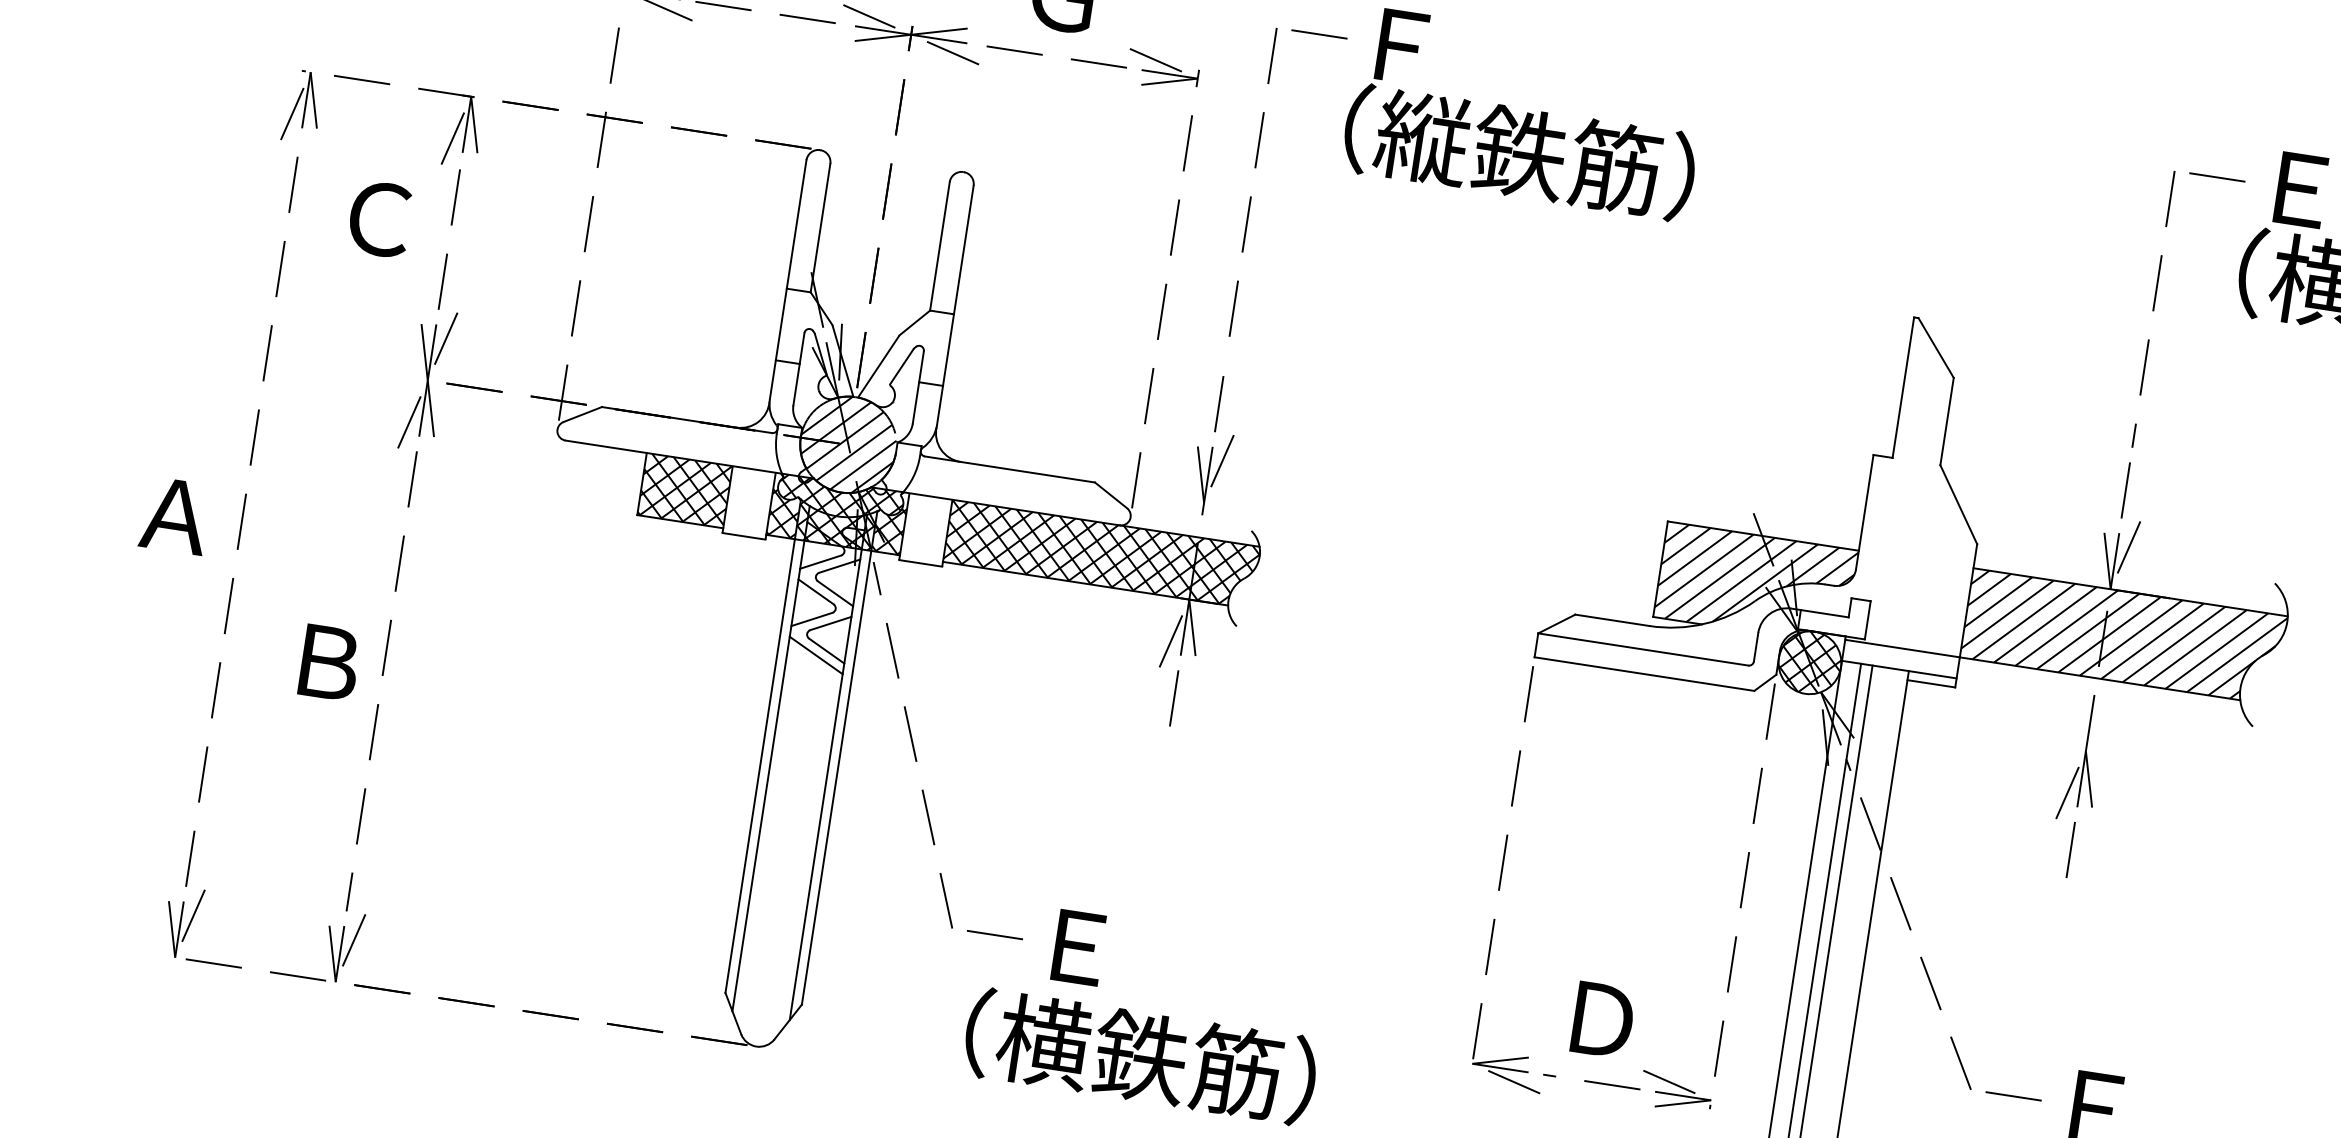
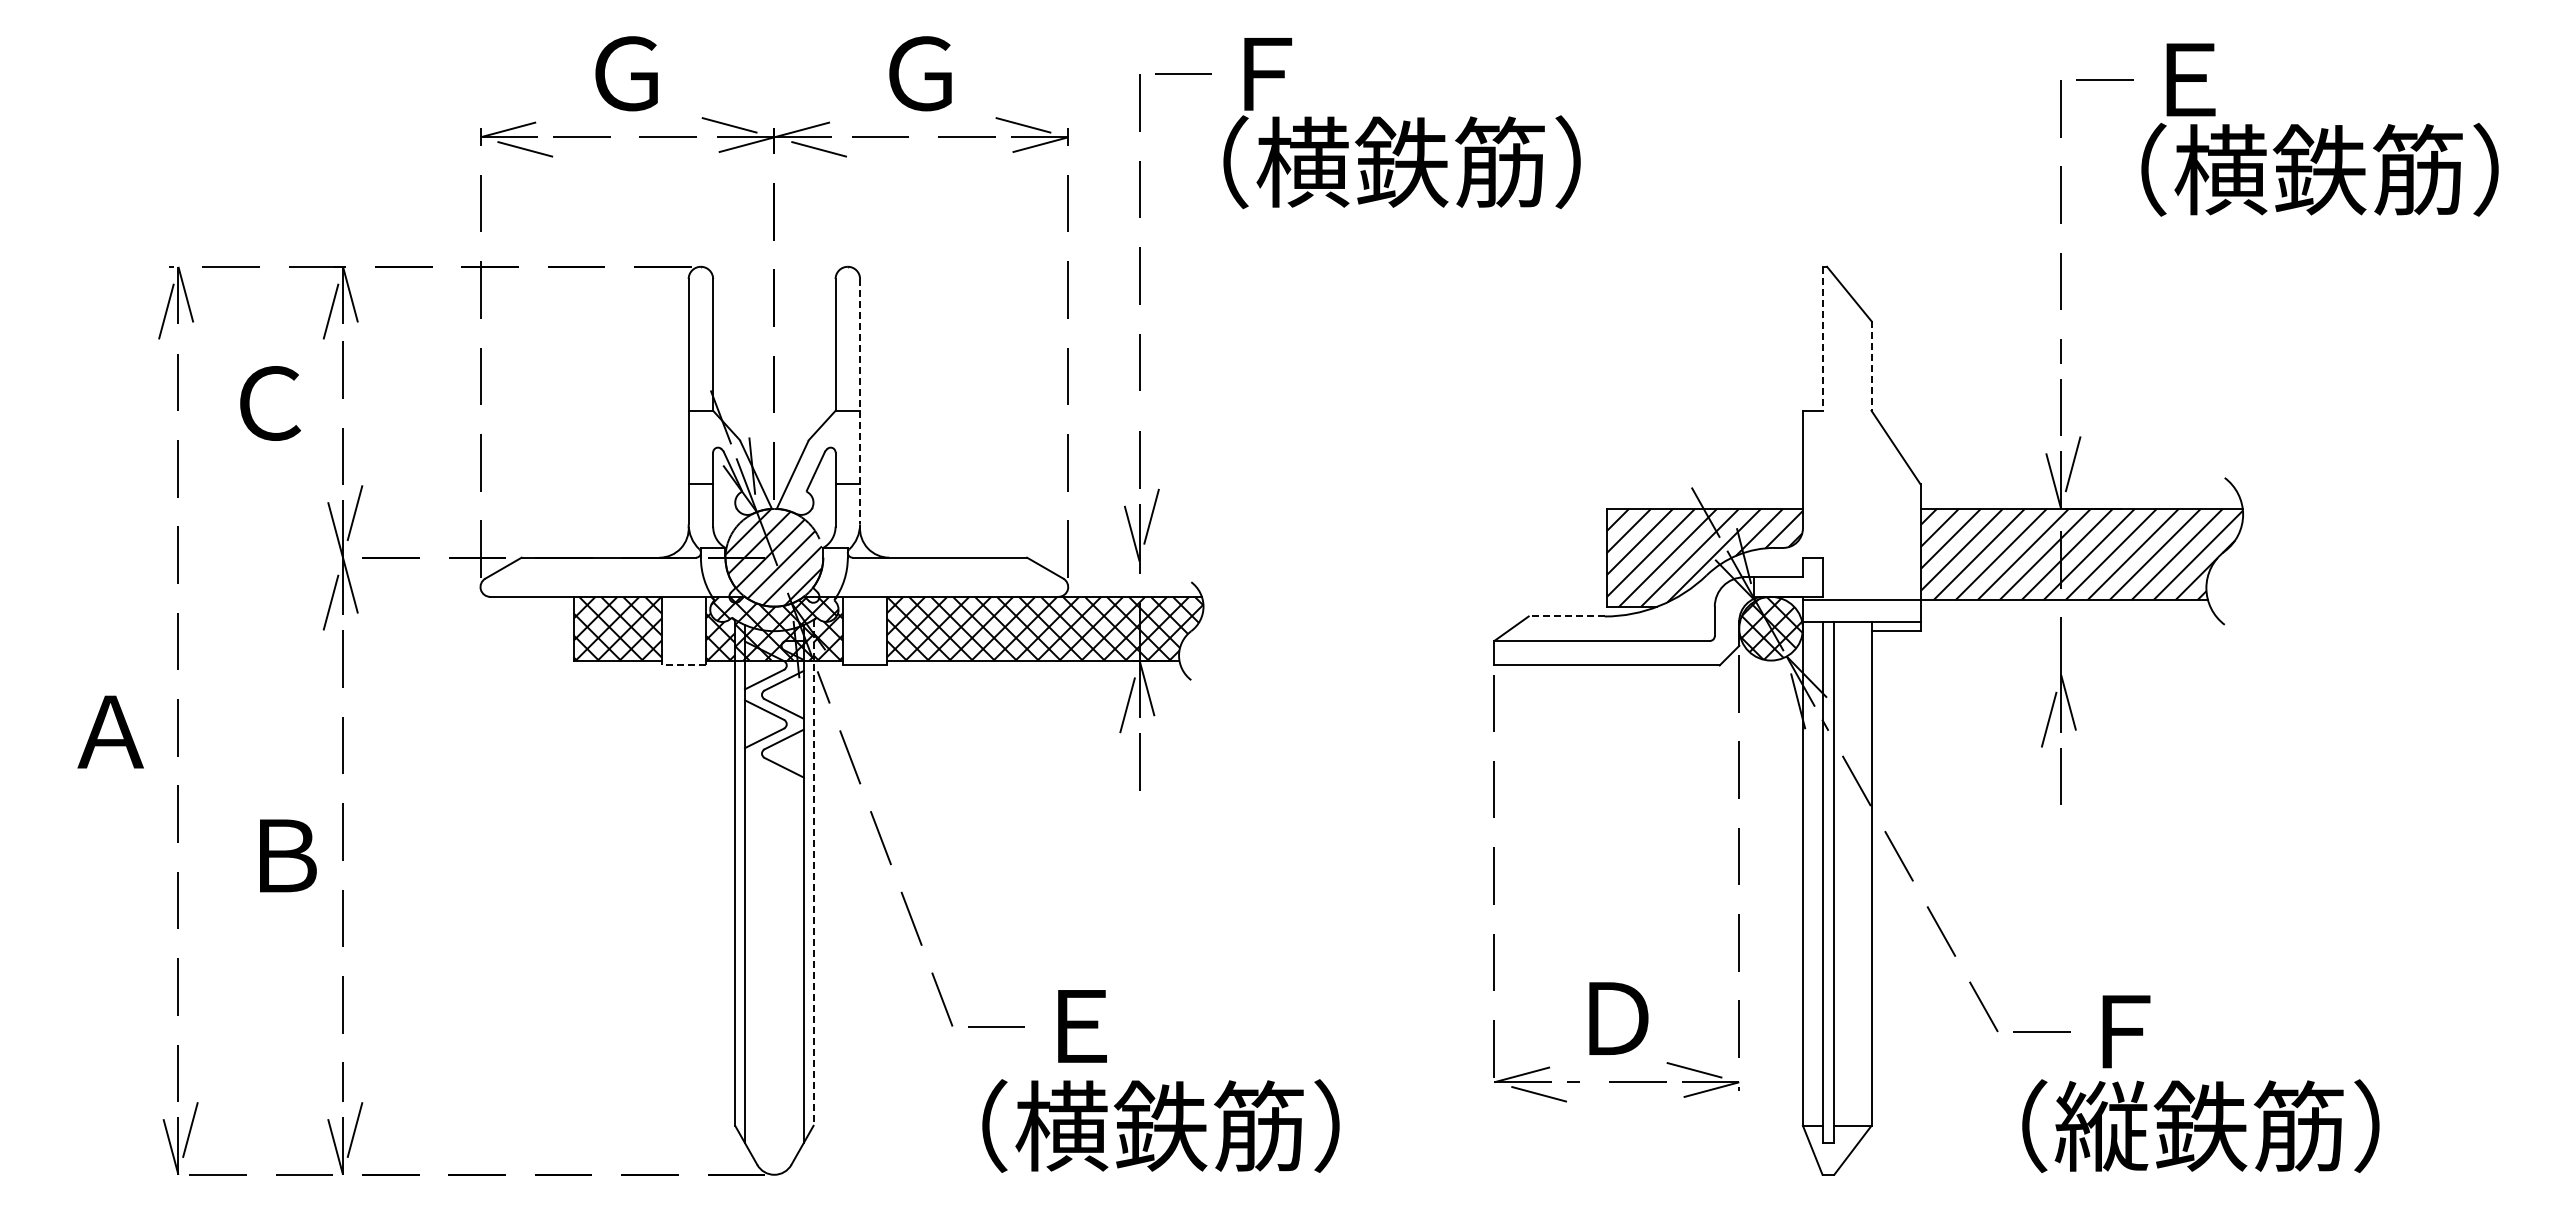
text: (1422, 137) -> (1302, 161), （縦鉄筋） -> （横鉄筋）
line: (955, 305) -> (860, 401), solid -> dashed
line: (1903, 387) -> (1822, 338), solid -> dashed
line: (1946, 422) -> (1871, 366), solid -> dashed
line: (743, 536) -> (683, 665), solid -> dashed
line: (1612, 620) -> (1566, 616), solid -> dashed
line: (815, 655) -> (773, 773), removed
line: (839, 757) -> (813, 872), solid -> dashed

